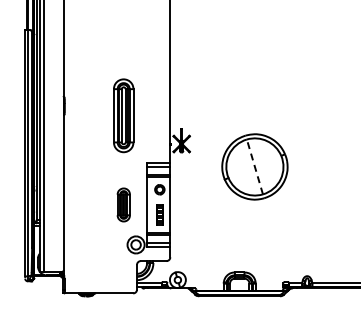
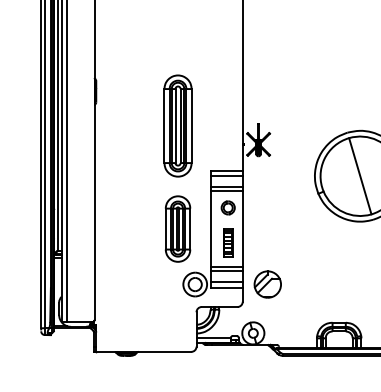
part: (123, 115) -> (177, 125), moved
line: (254, 166) -> (359, 175), dashed -> solid
part: (123, 204) -> (177, 228), size x1.43
part: (188, 244) -> (268, 283), added

